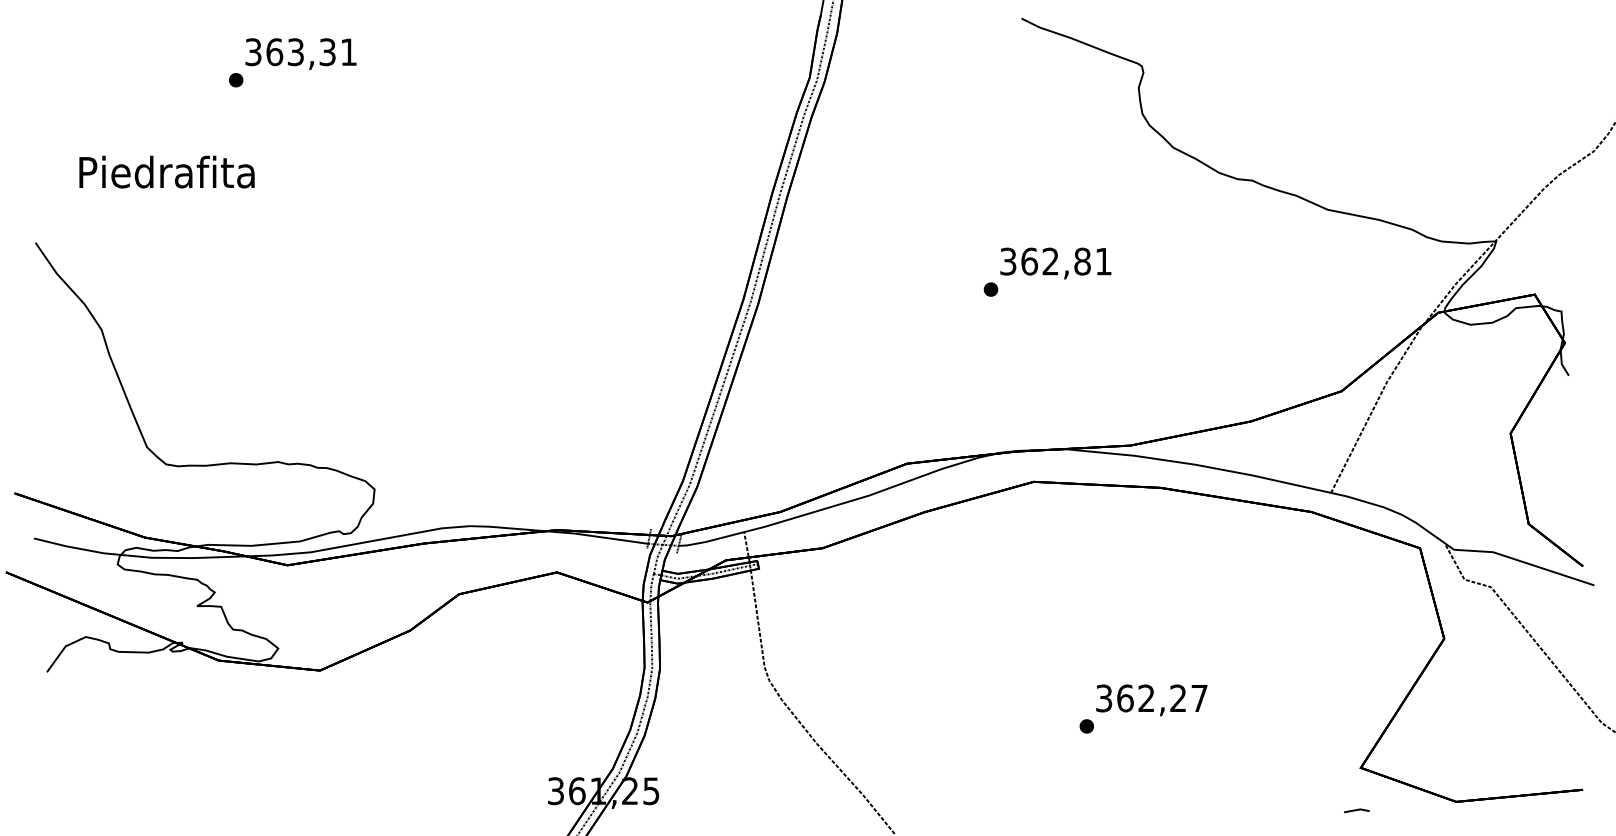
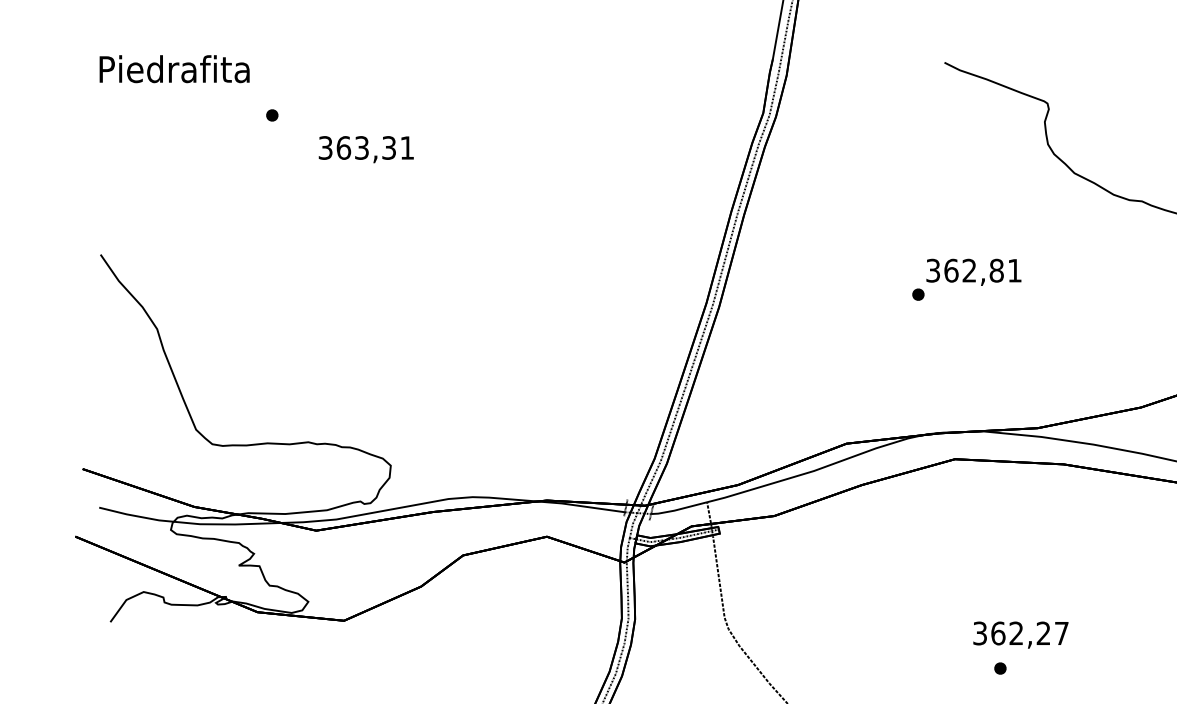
text: (300, 53) -> (365, 149), moved
text: (166, 171) -> (174, 68), moved
text: (1151, 700) -> (1020, 635), moved

